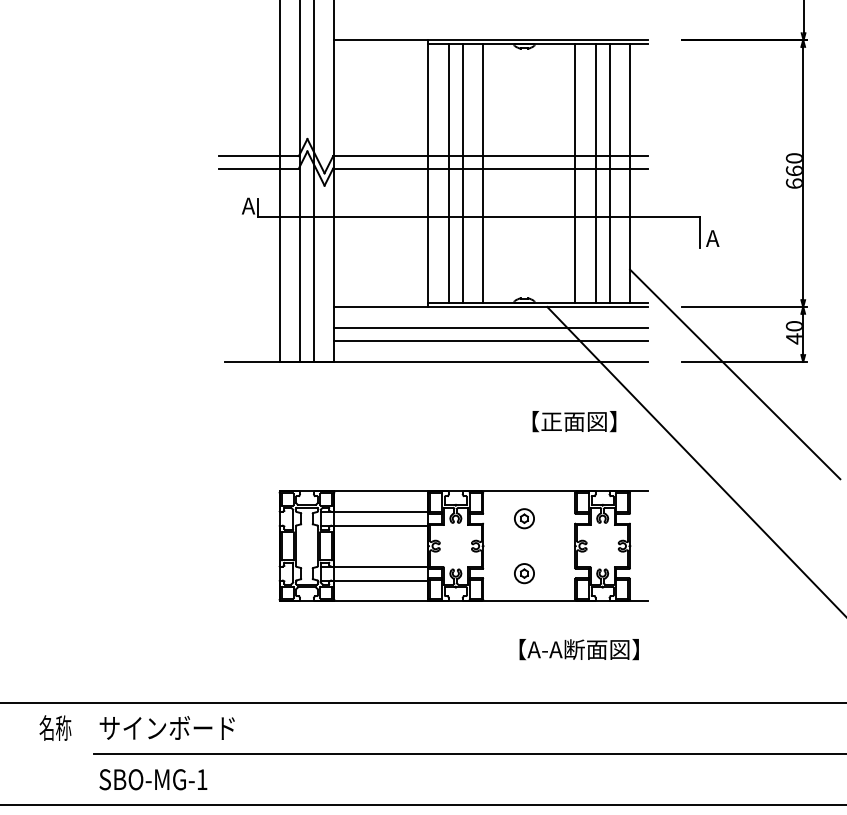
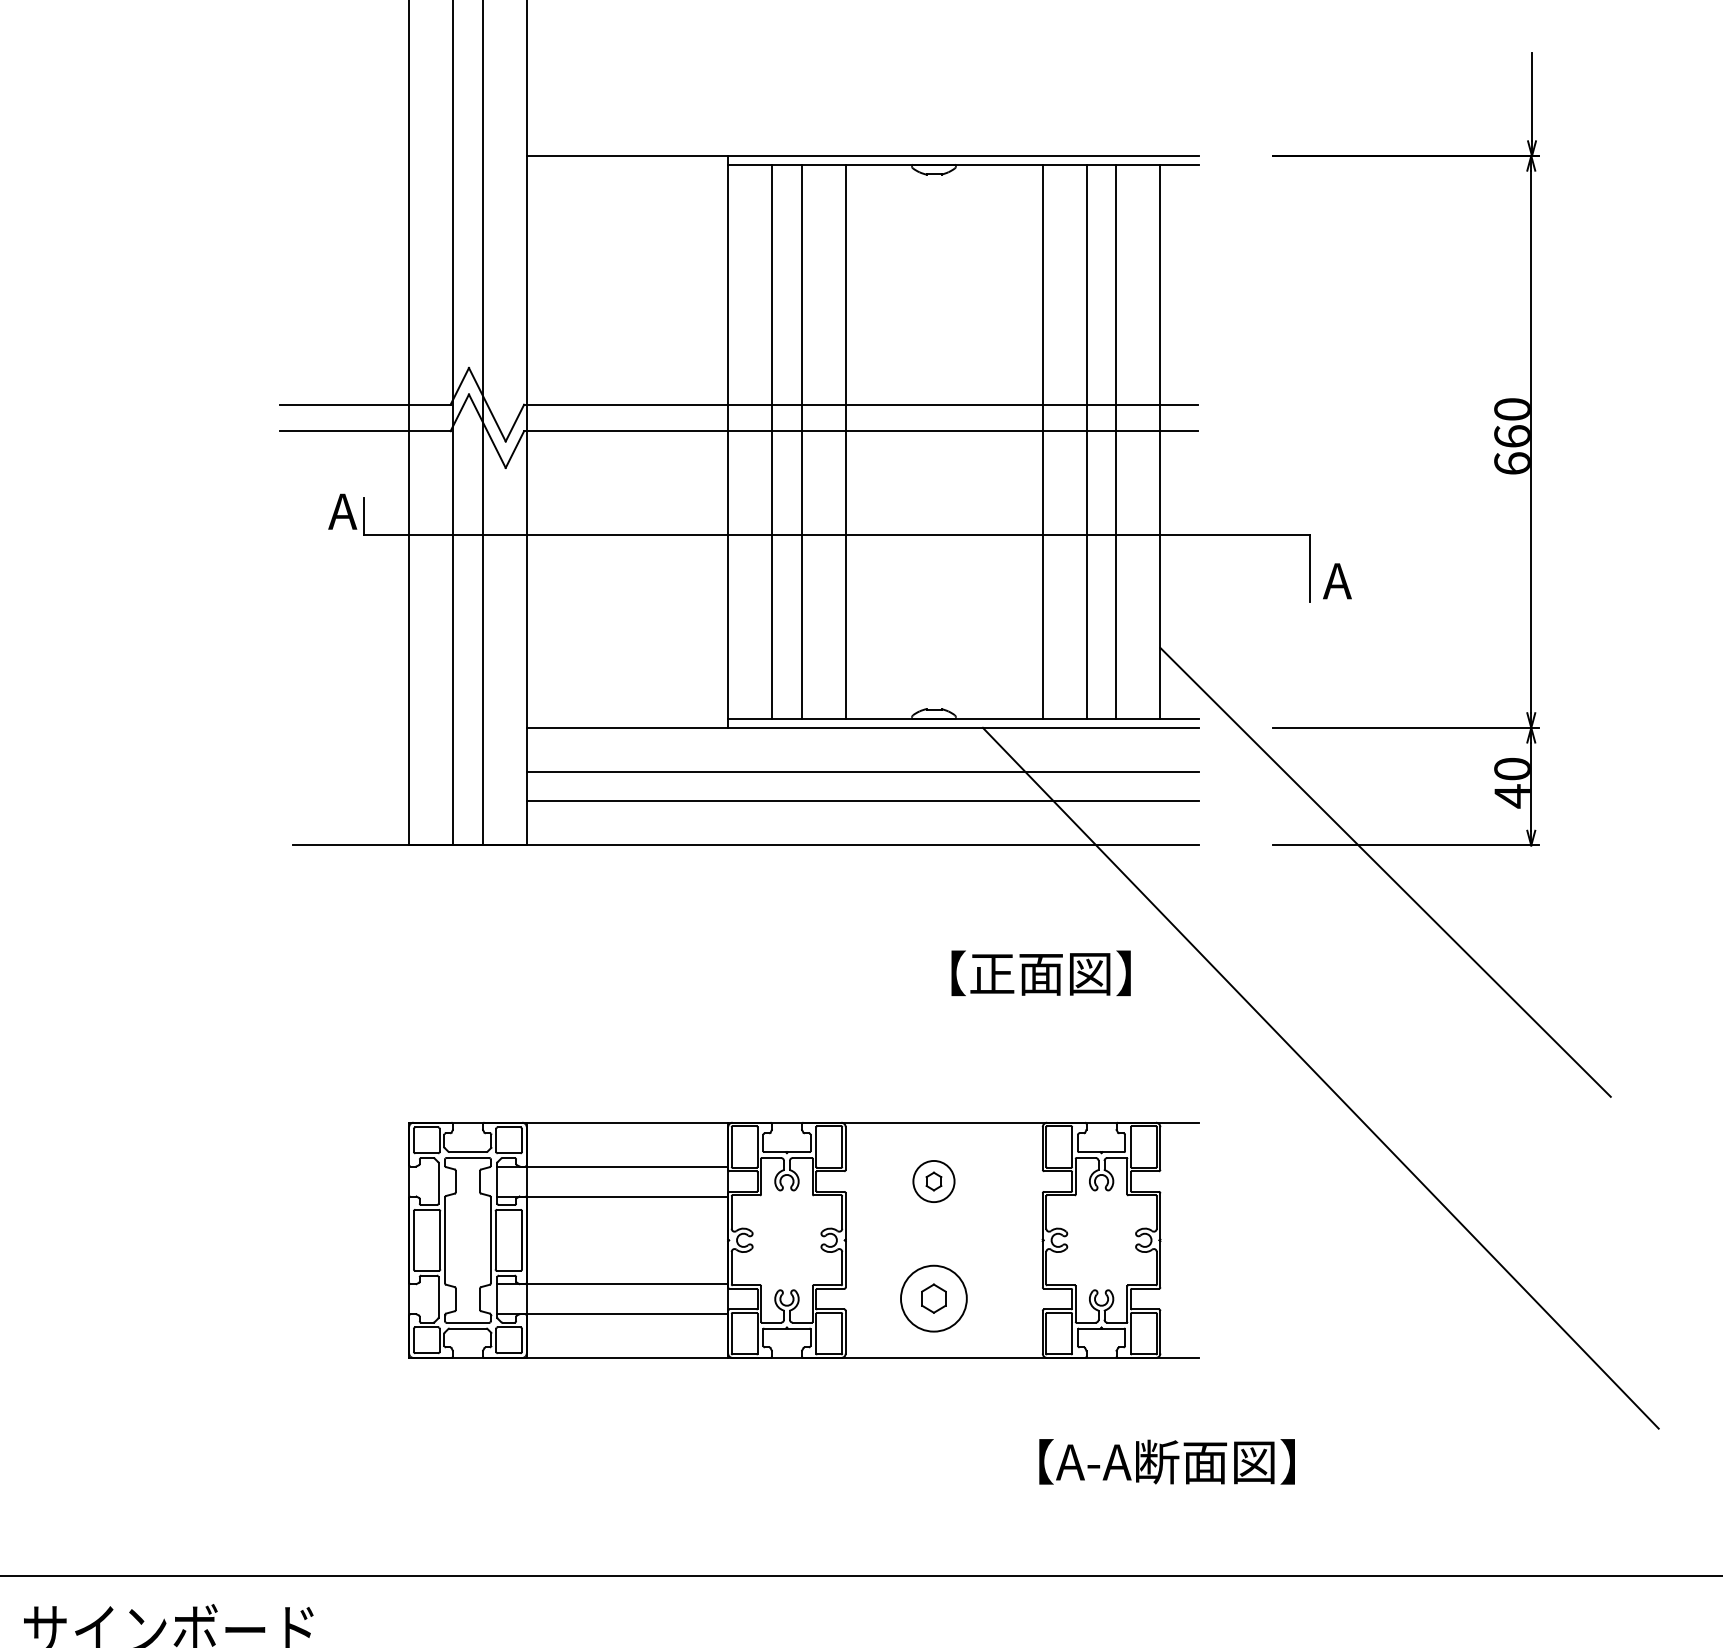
part: (524, 573) -> (934, 1298), size x1.6
text: (578, 649) -> (1165, 1461), moved

